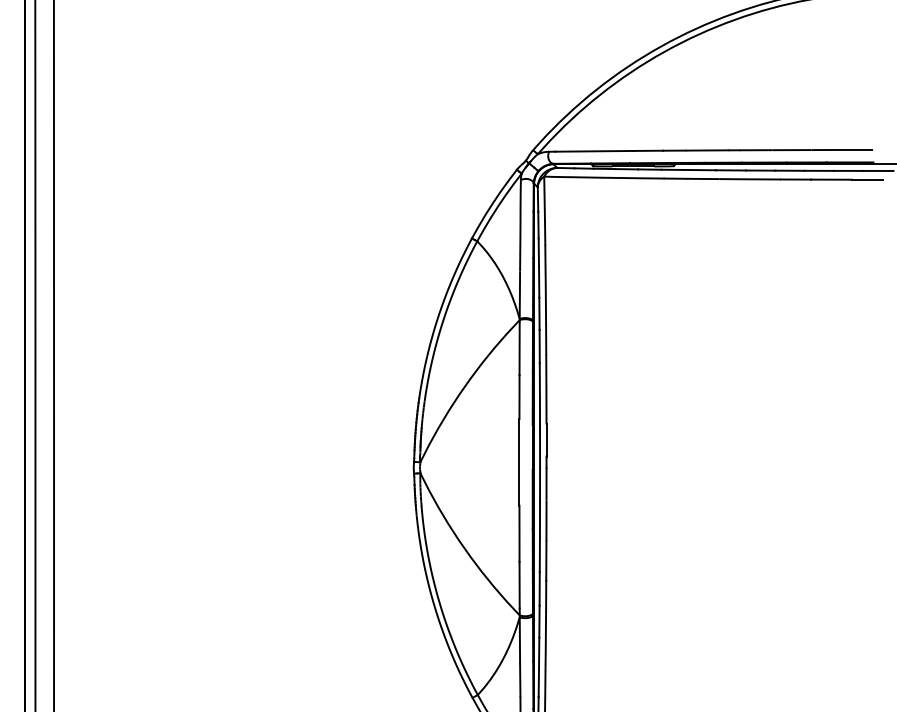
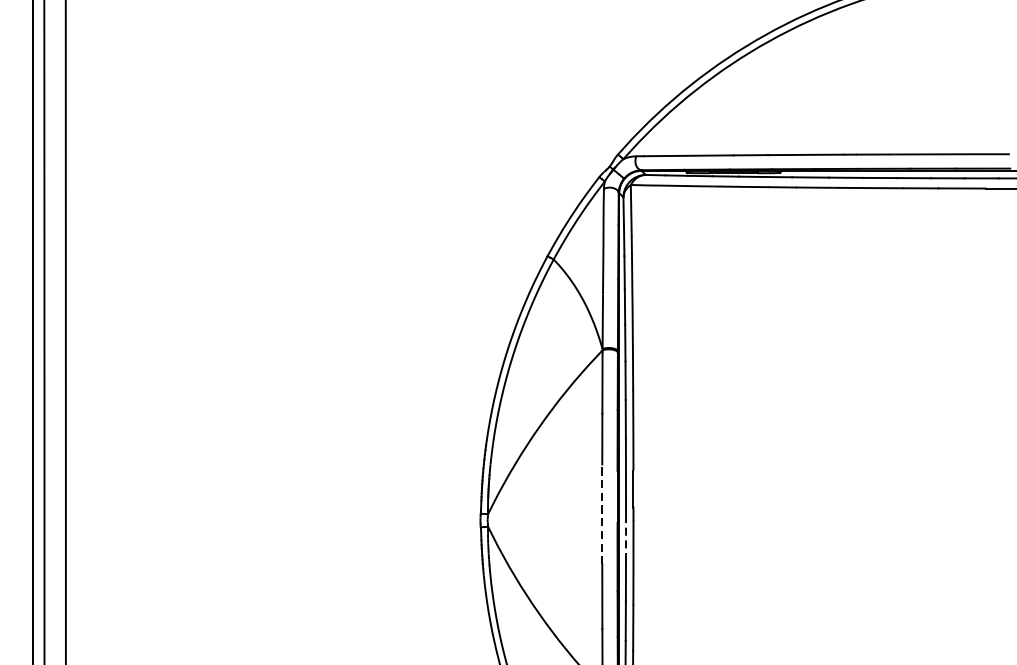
line: (519, 461) -> (602, 513), solid -> dashed
line: (540, 485) -> (626, 540), solid -> dashed

